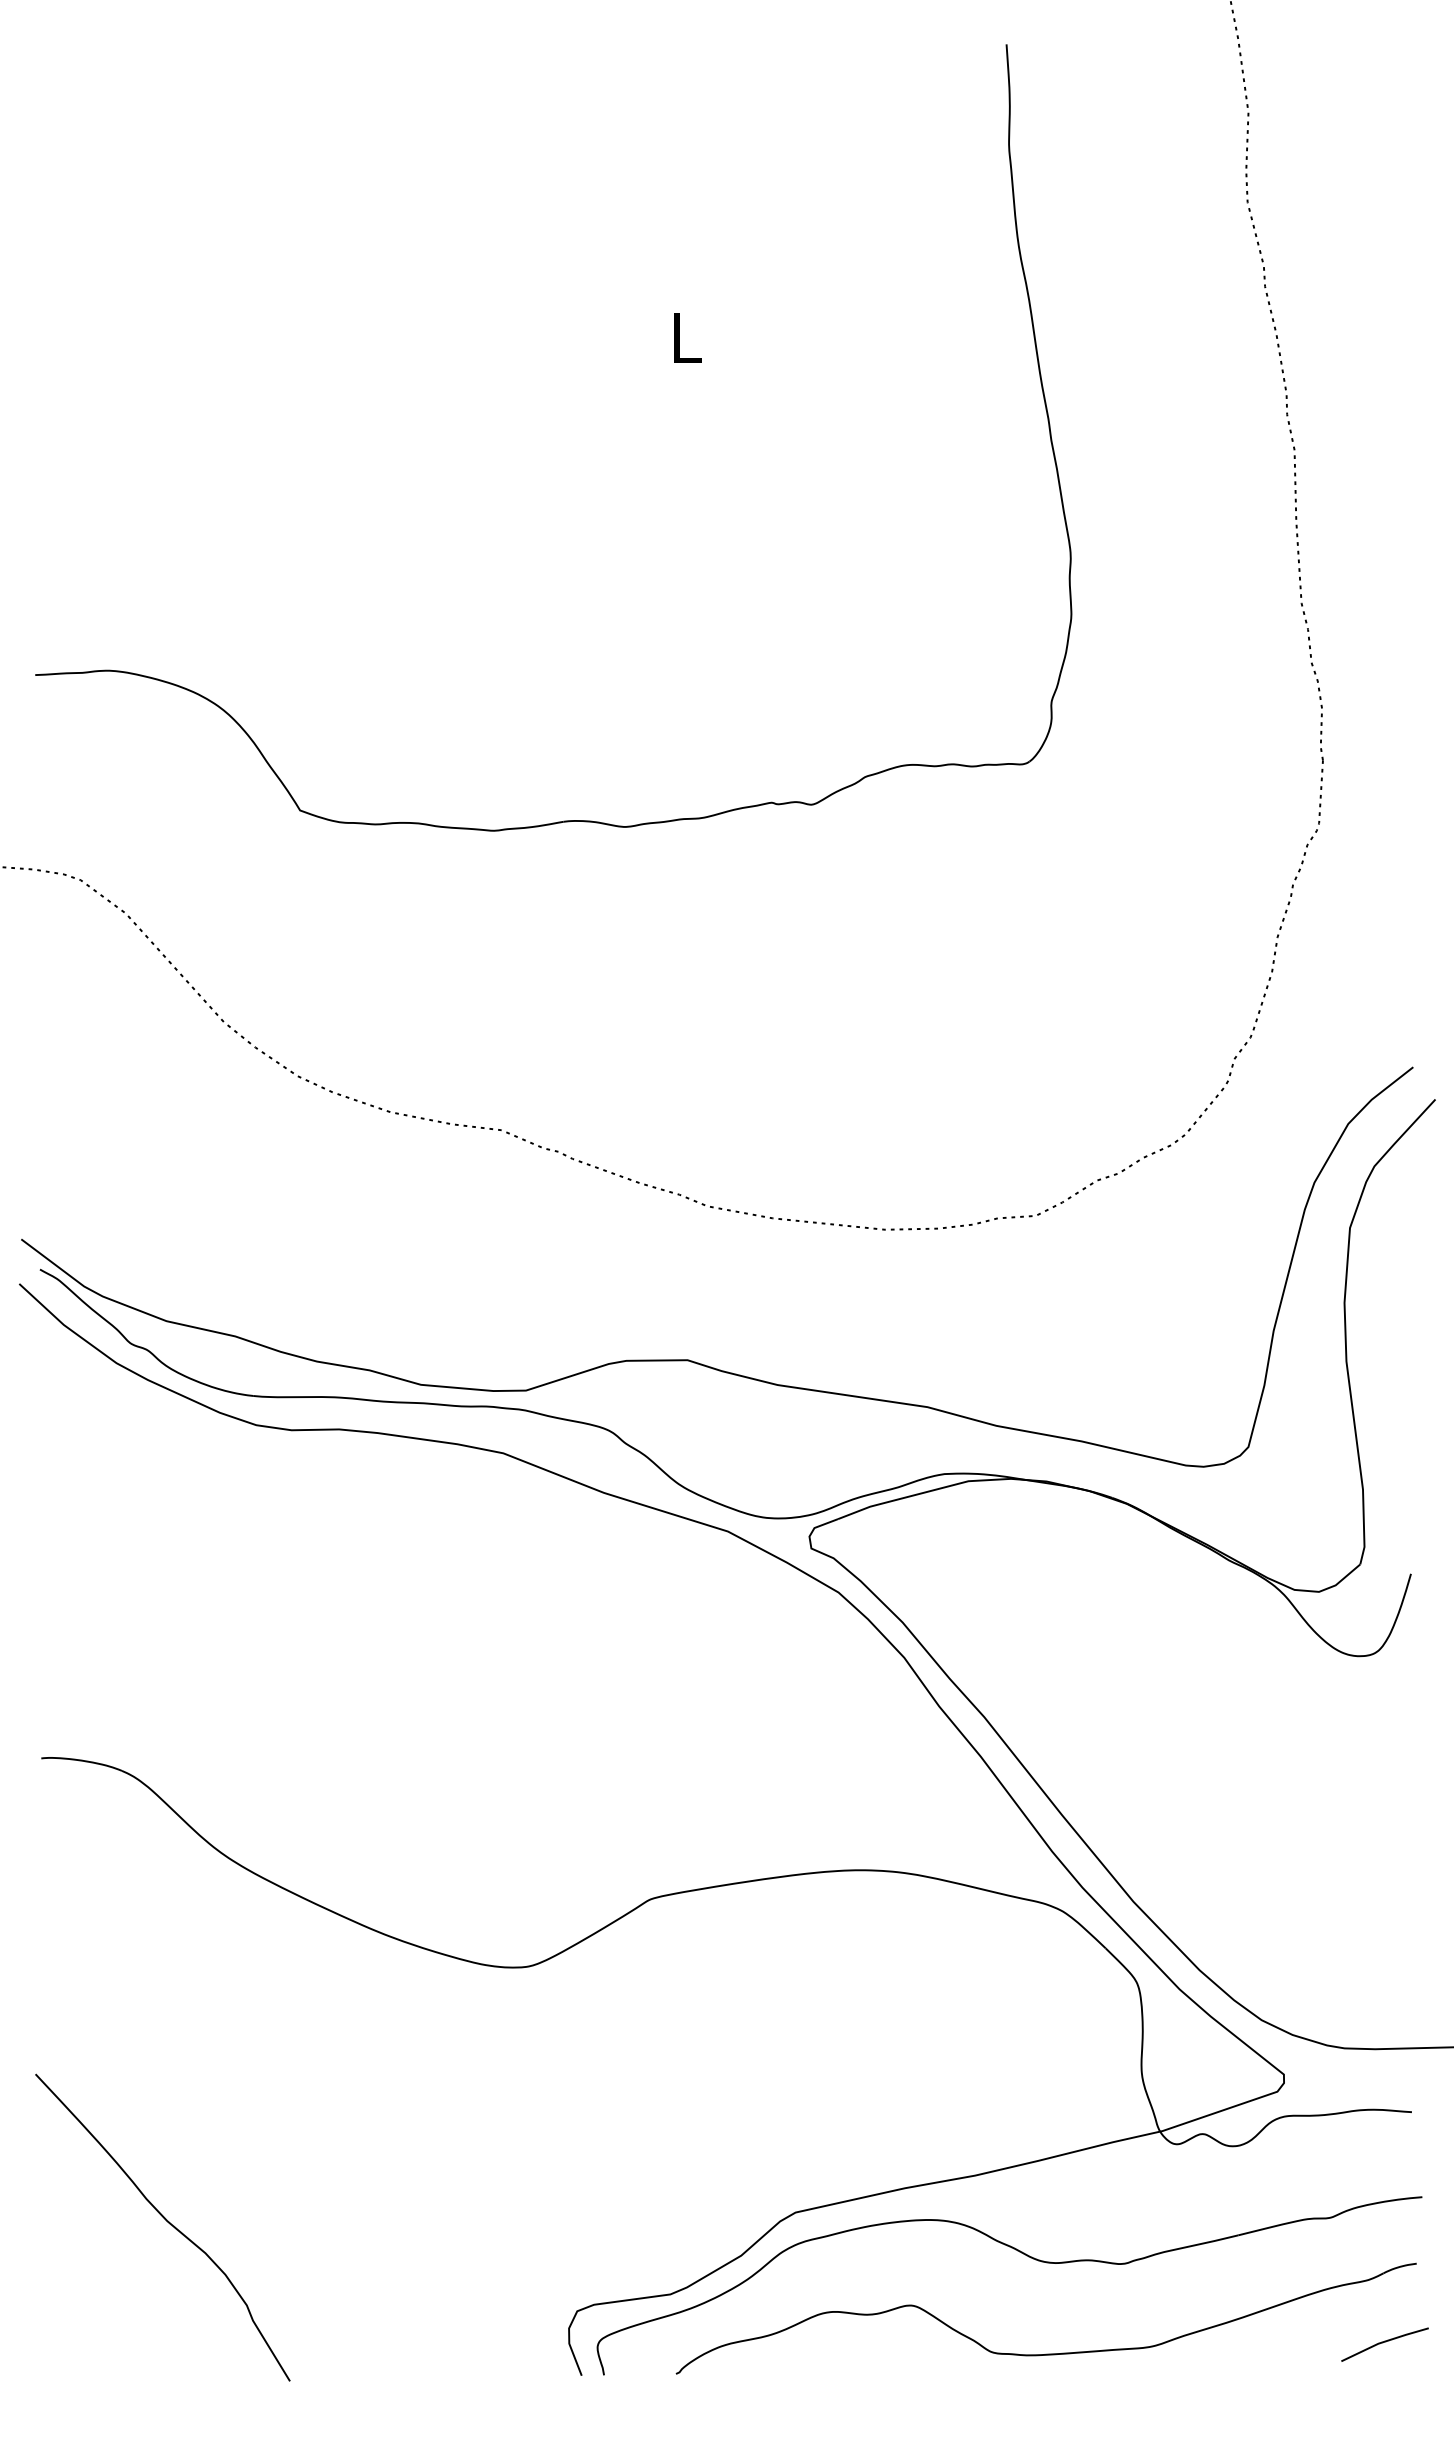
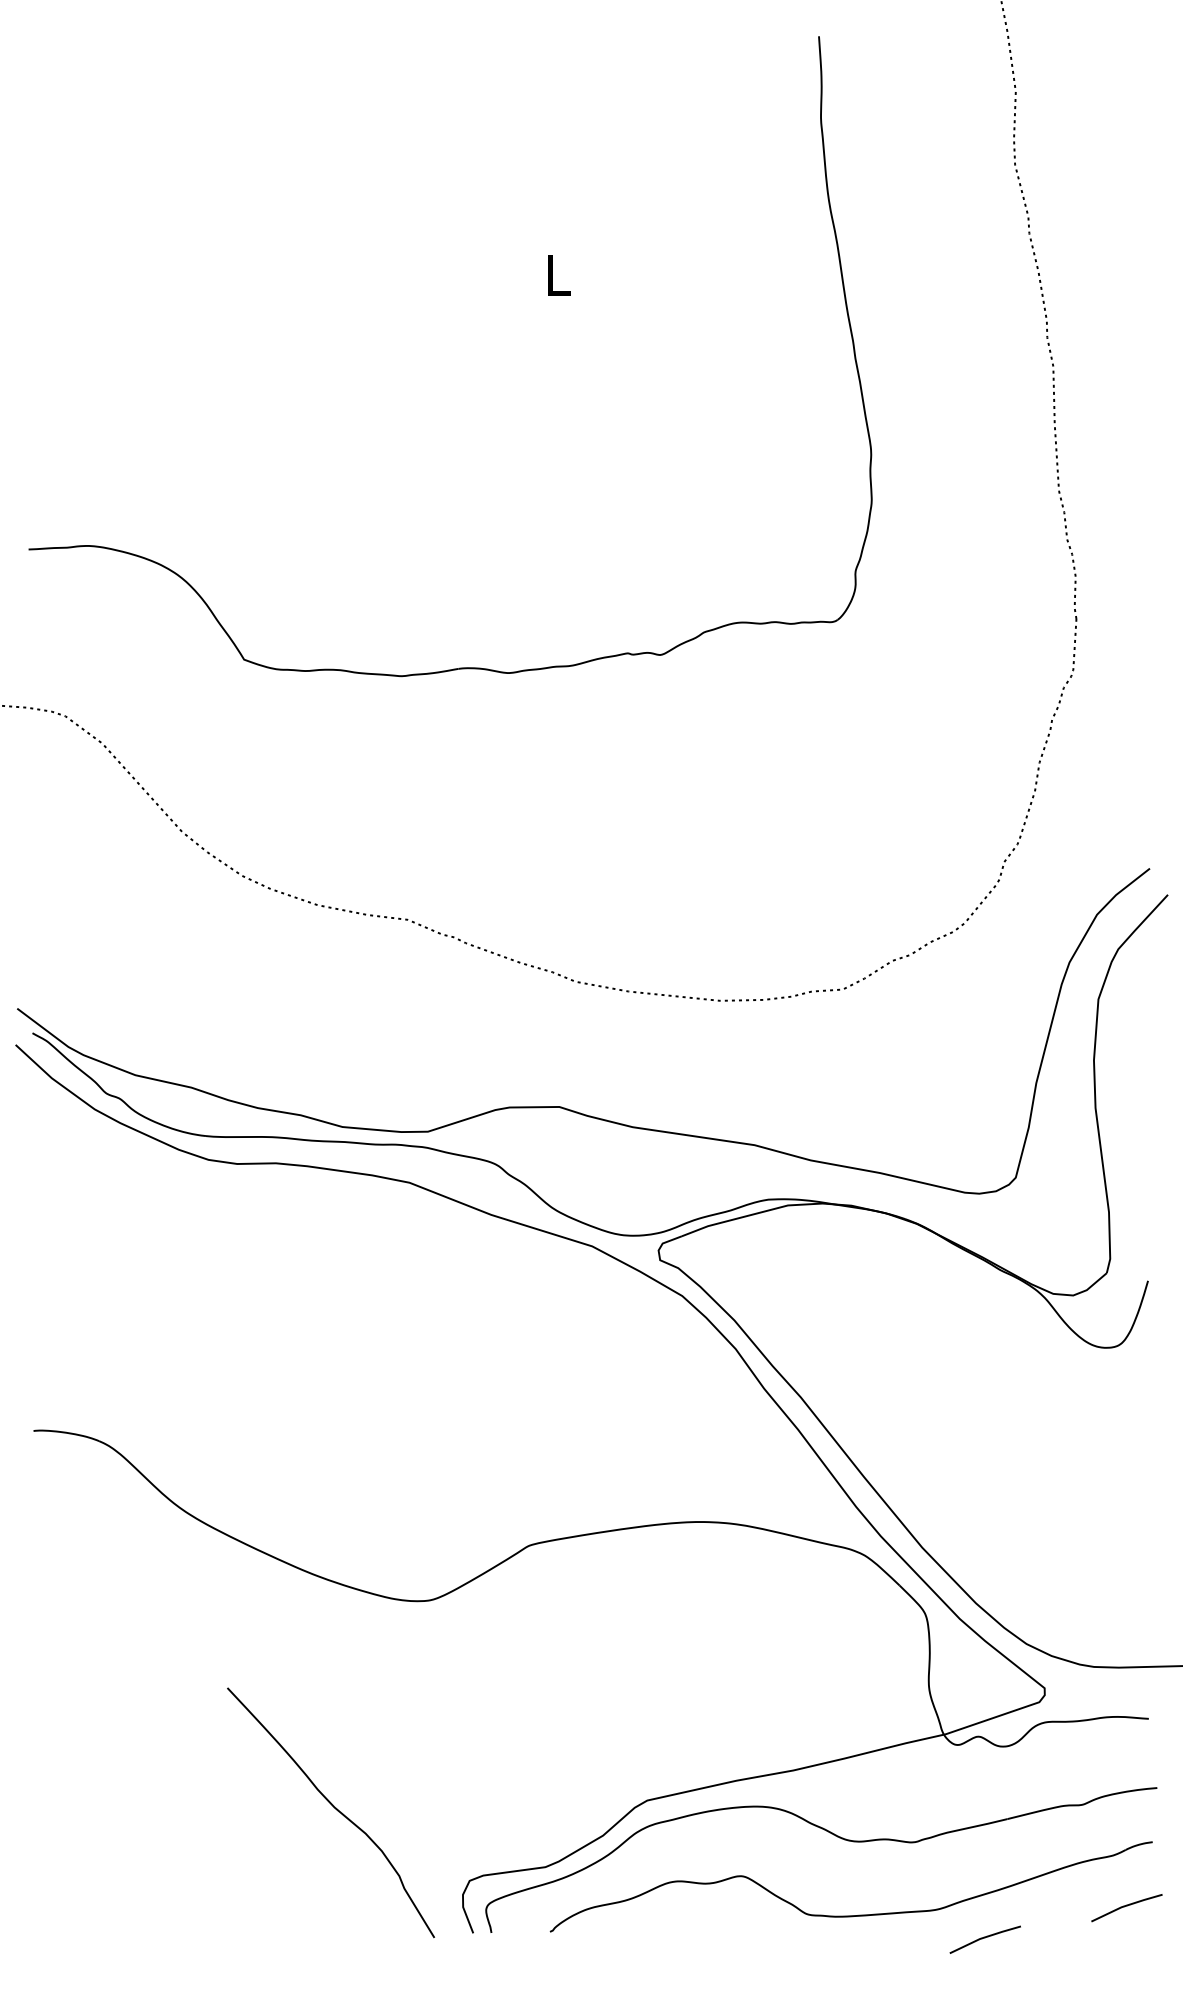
curve: (167, 2222) -> (334, 1808), moved
line: (1210, 2381) -> (984, 1938), added

